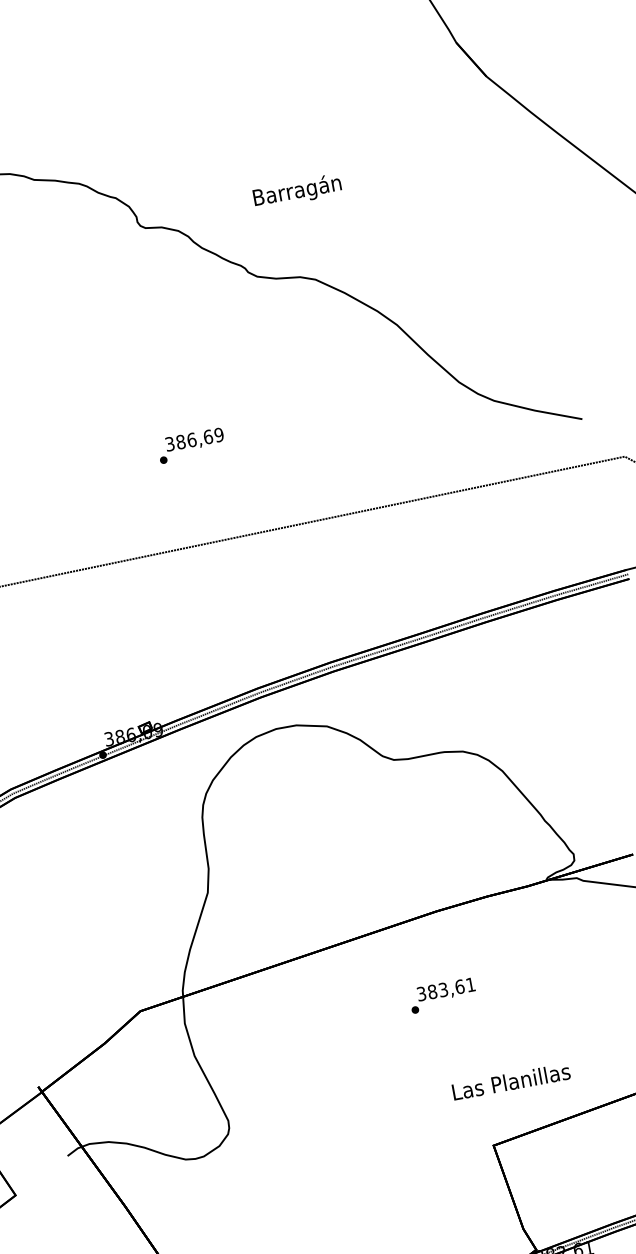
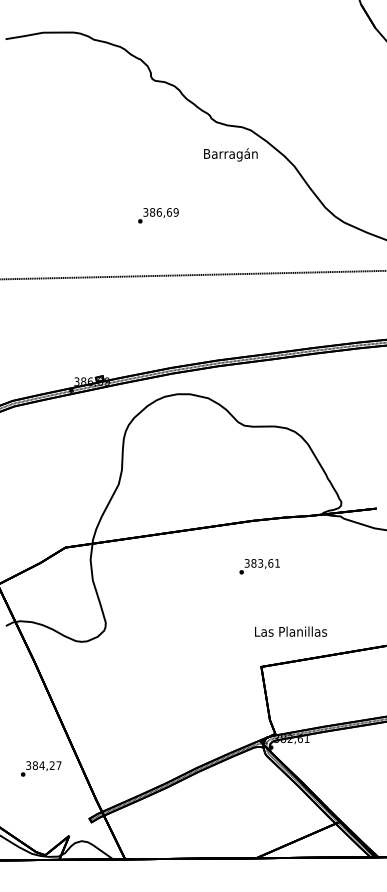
text: (296, 191) -> (230, 154), moved
text: (442, 995) -> (259, 566), moved
text: (510, 1081) -> (290, 631), moved

